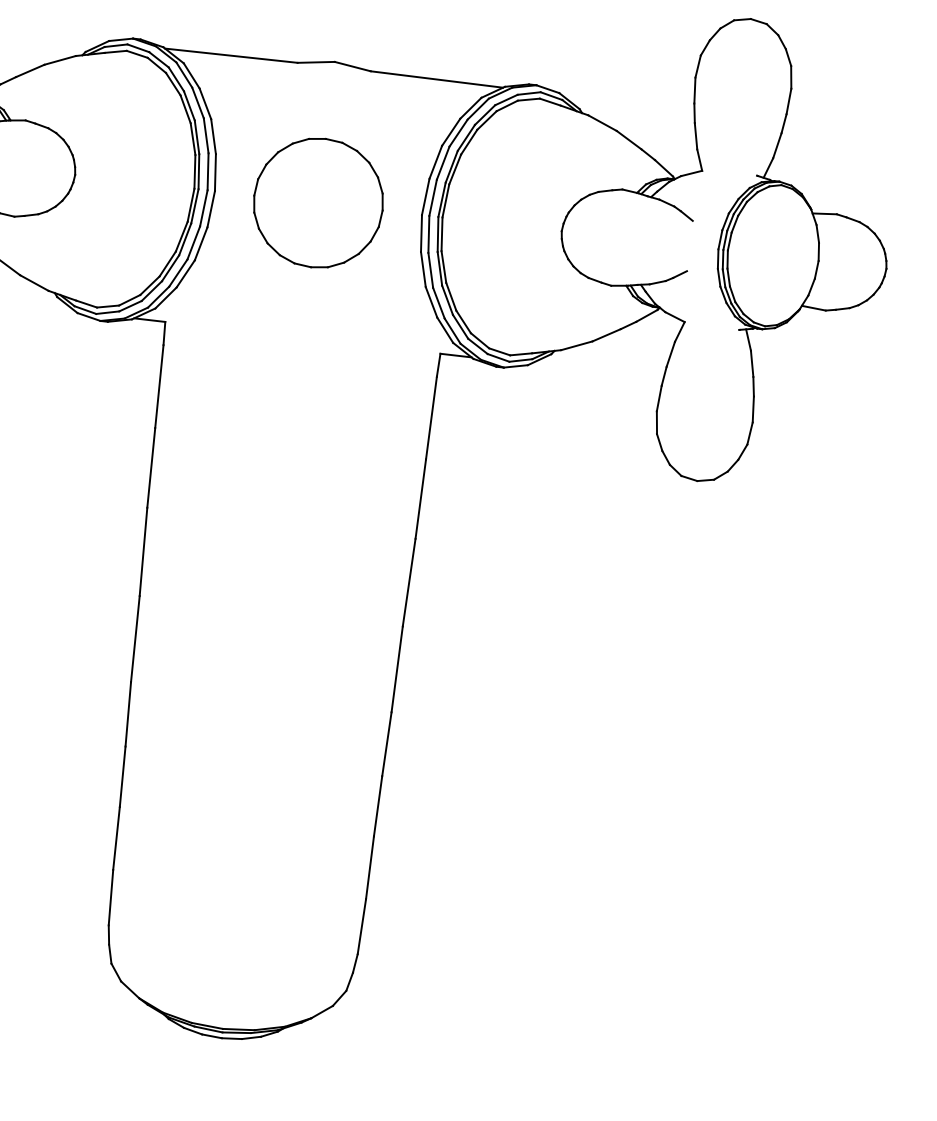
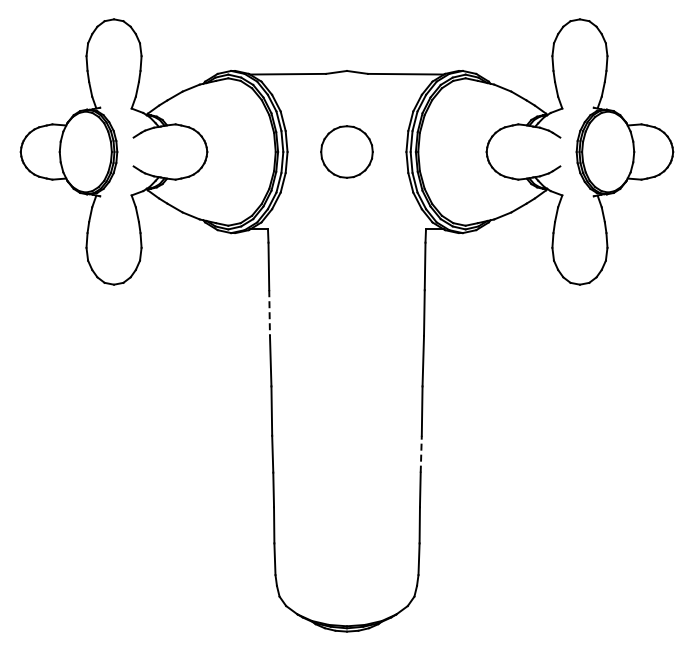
part: (317, 202) -> (346, 151), size x0.7
line: (151, 468) -> (269, 313), solid -> dashed
line: (387, 743) -> (421, 453), solid -> dashed

